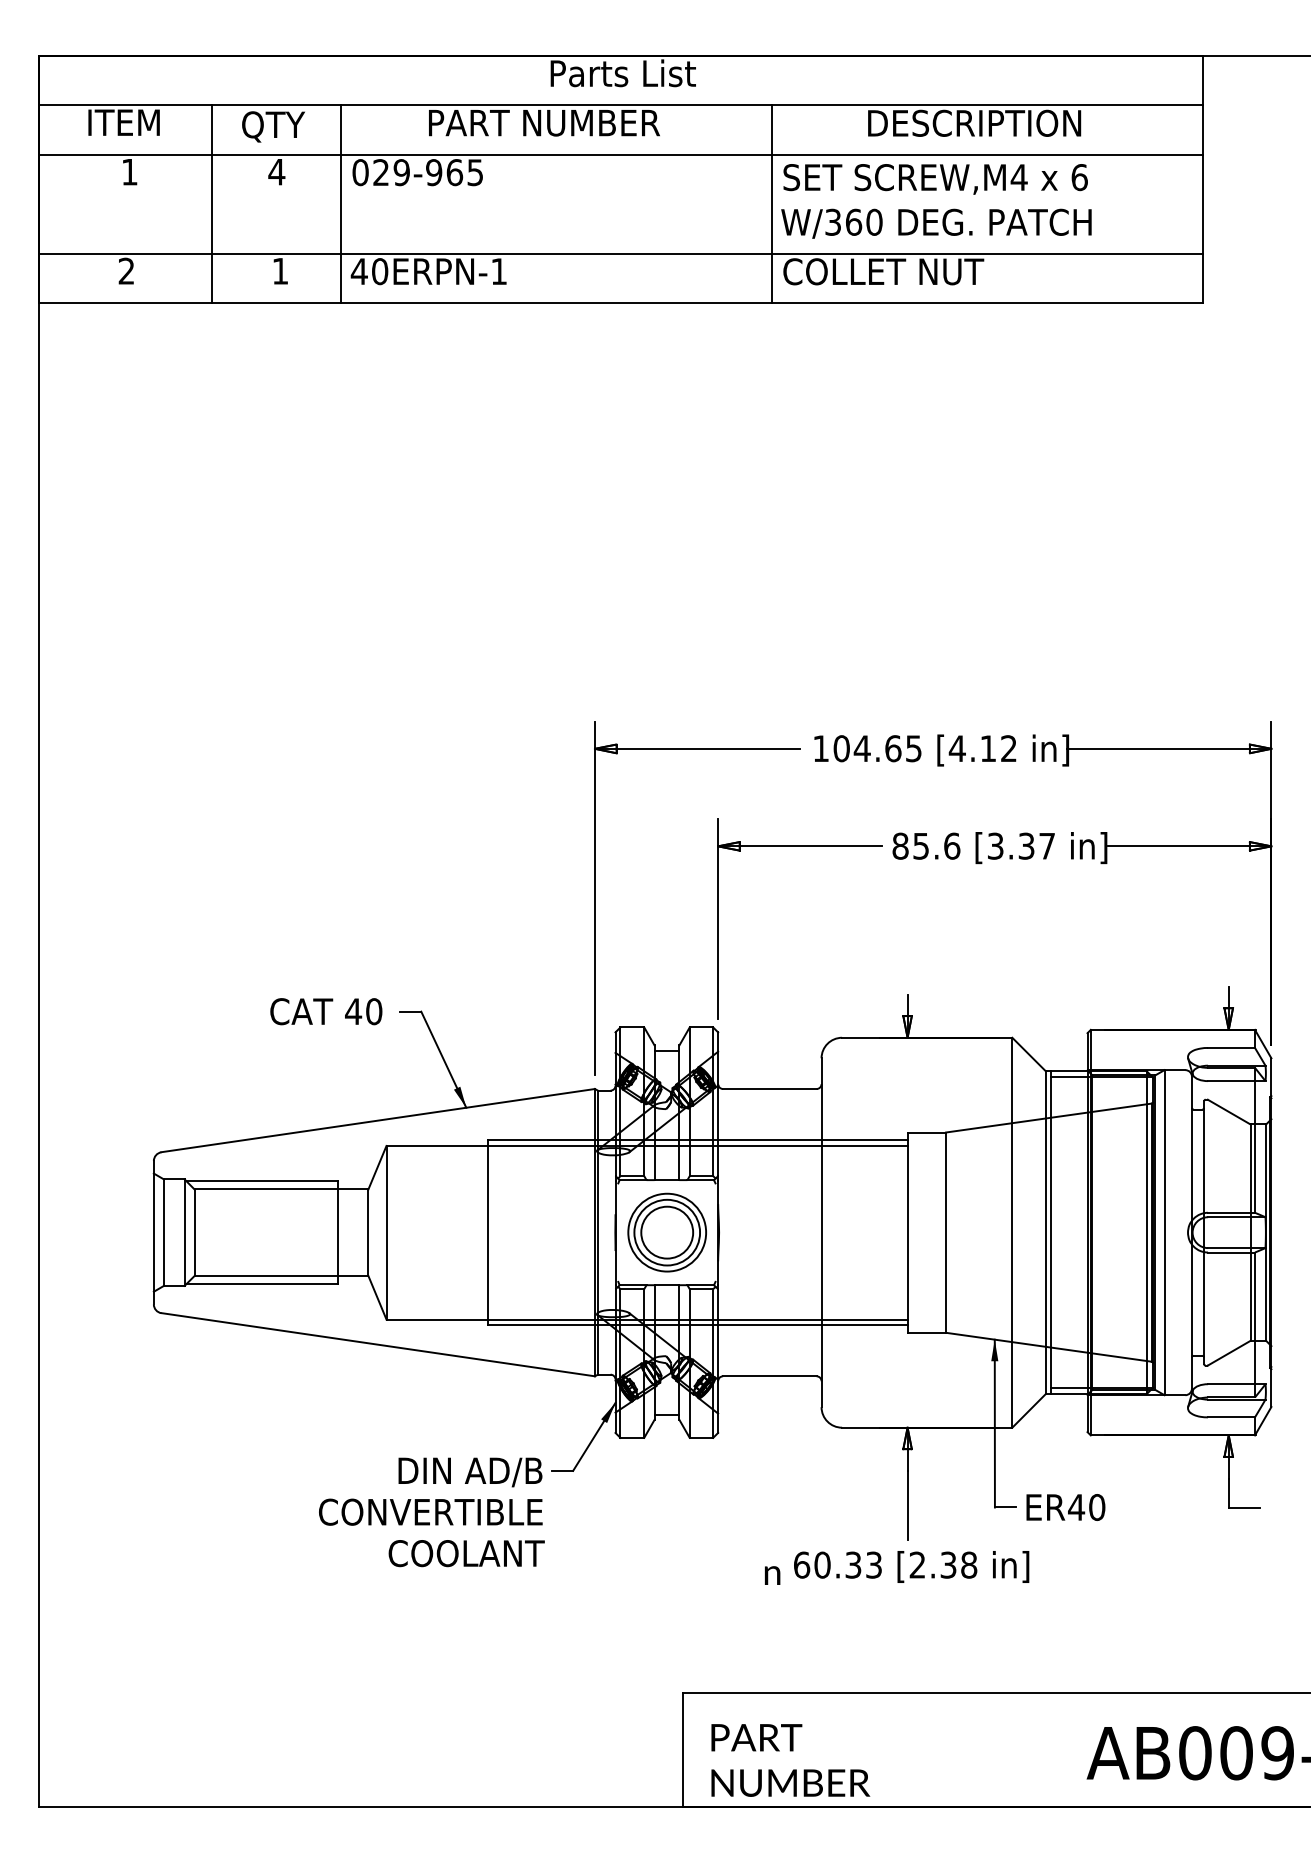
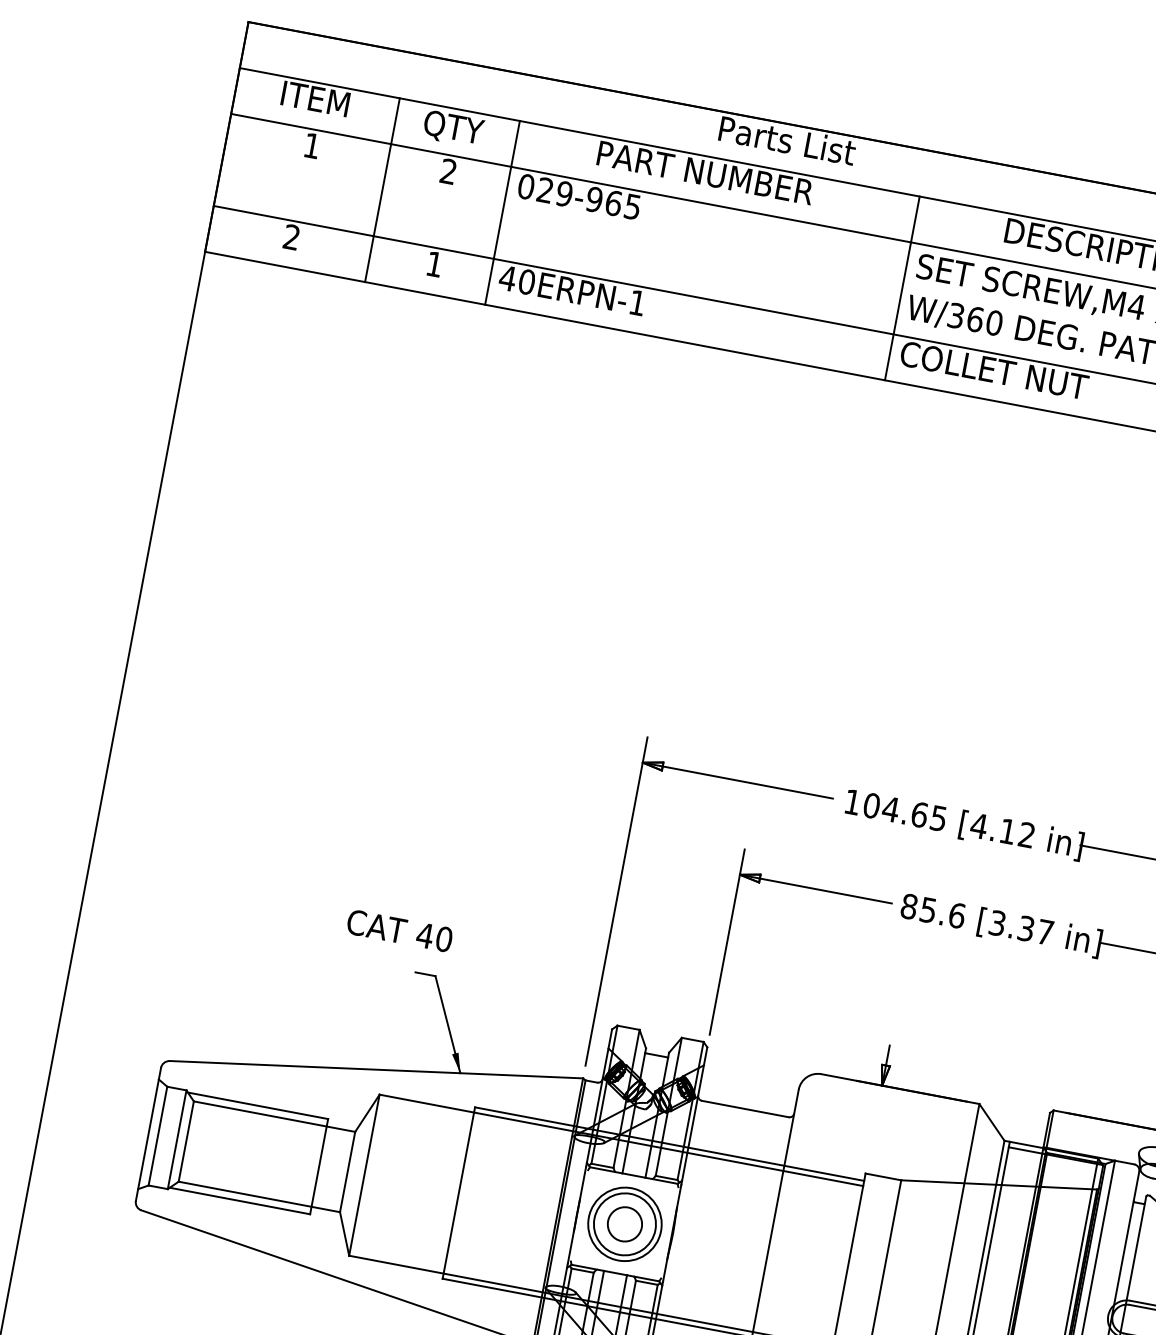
text: (276, 171) -> (448, 171), 4 -> 2
text: (326, 1011) -> (400, 930), moved
circle: (667, 1232) -> (625, 1224), size x0.7

